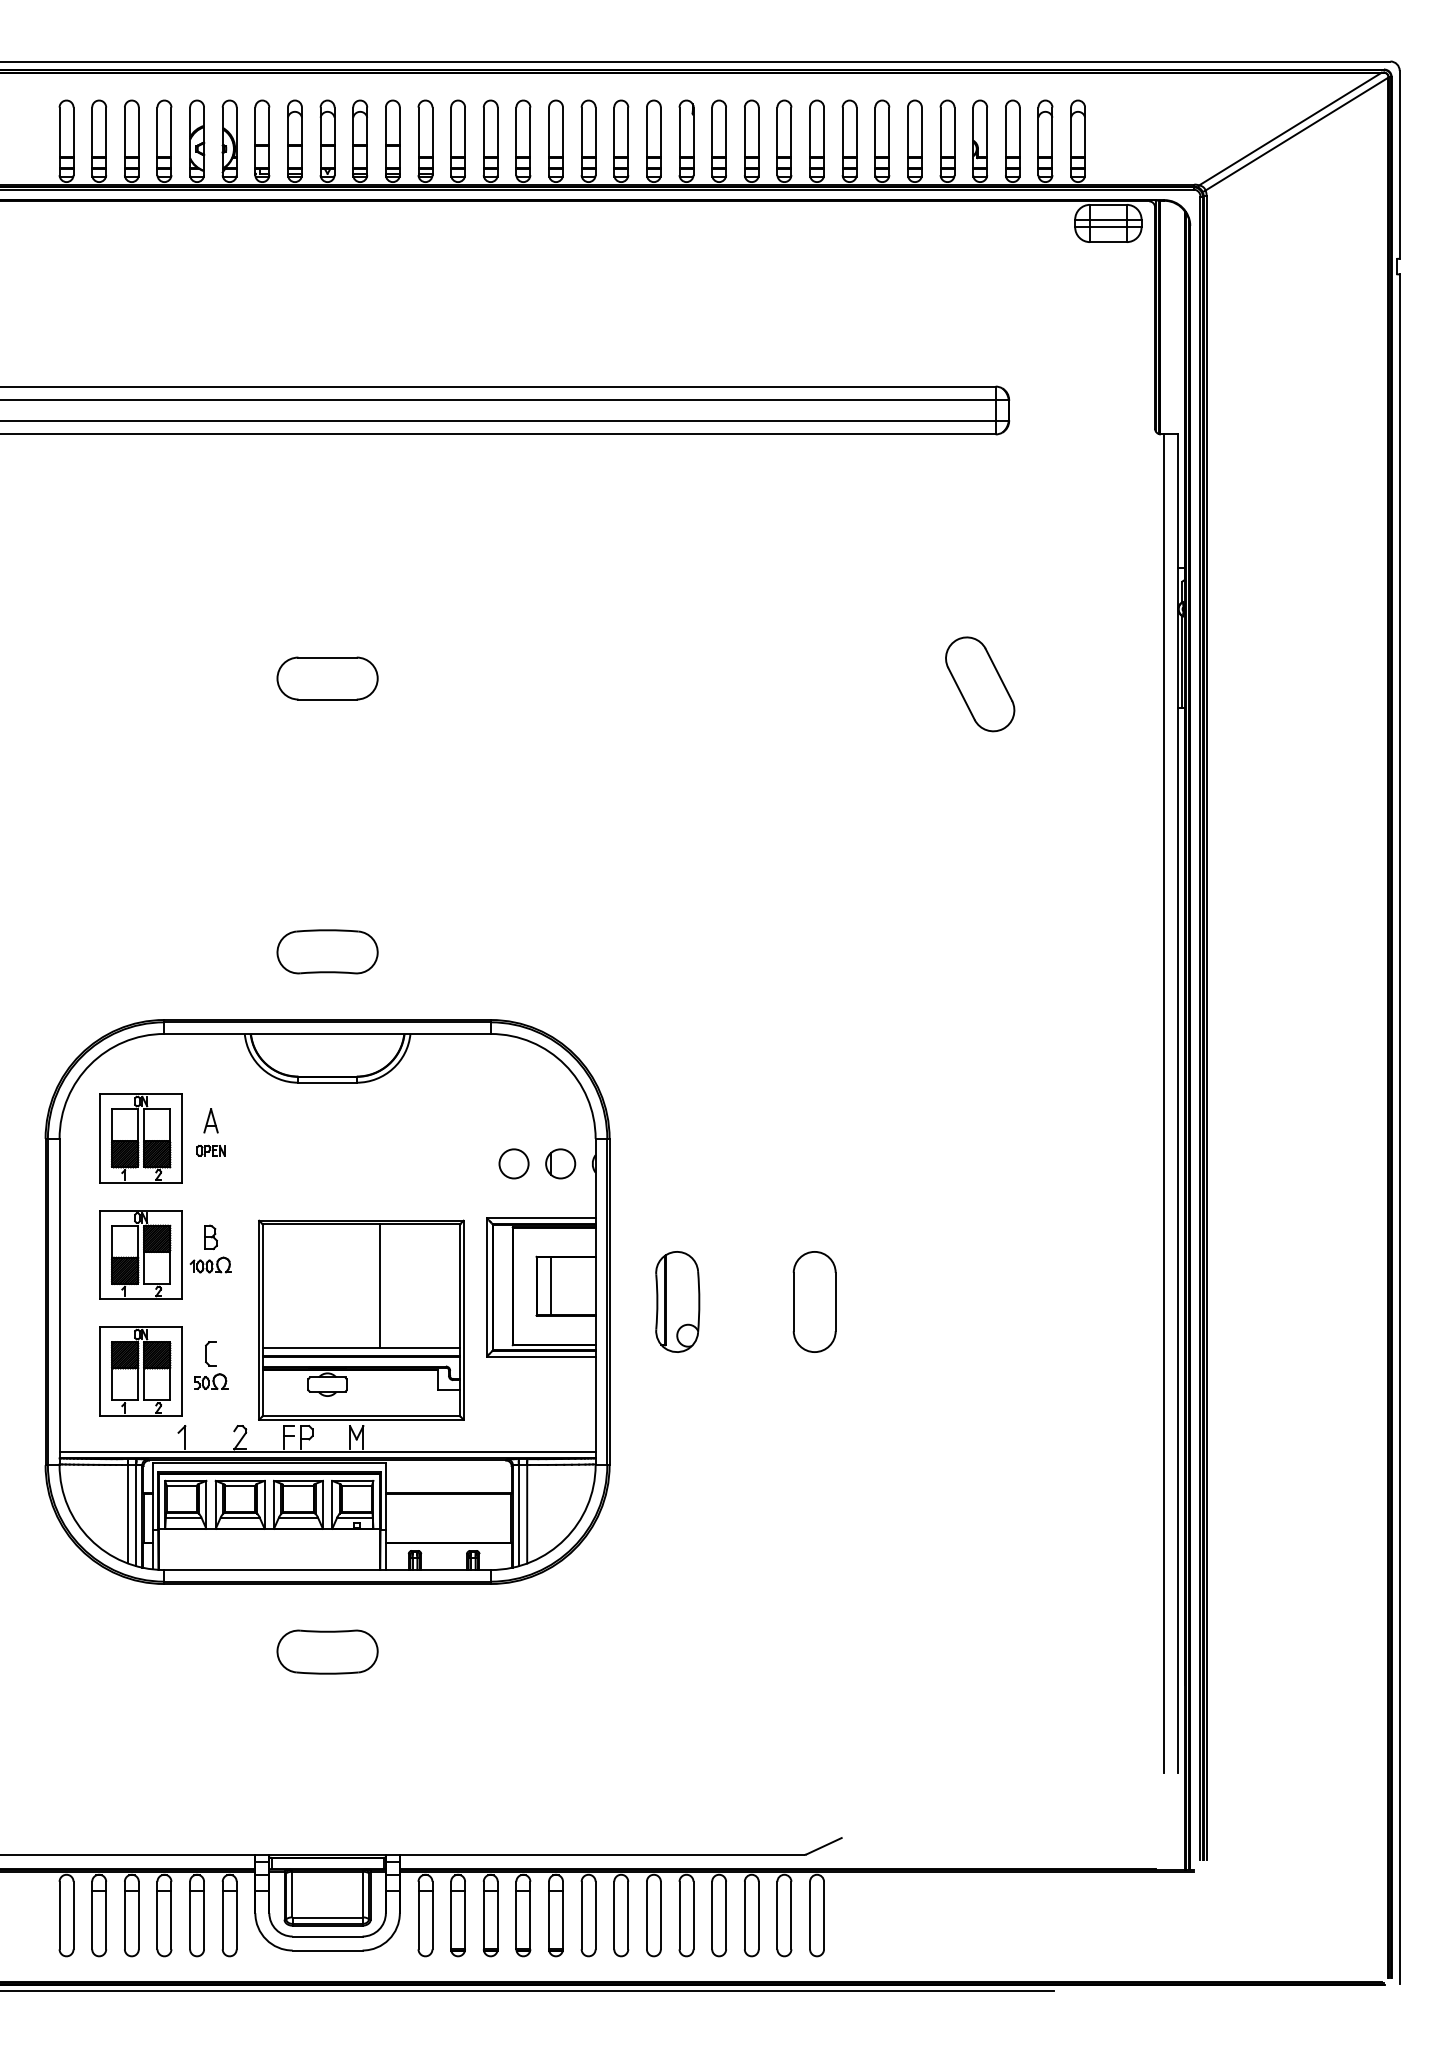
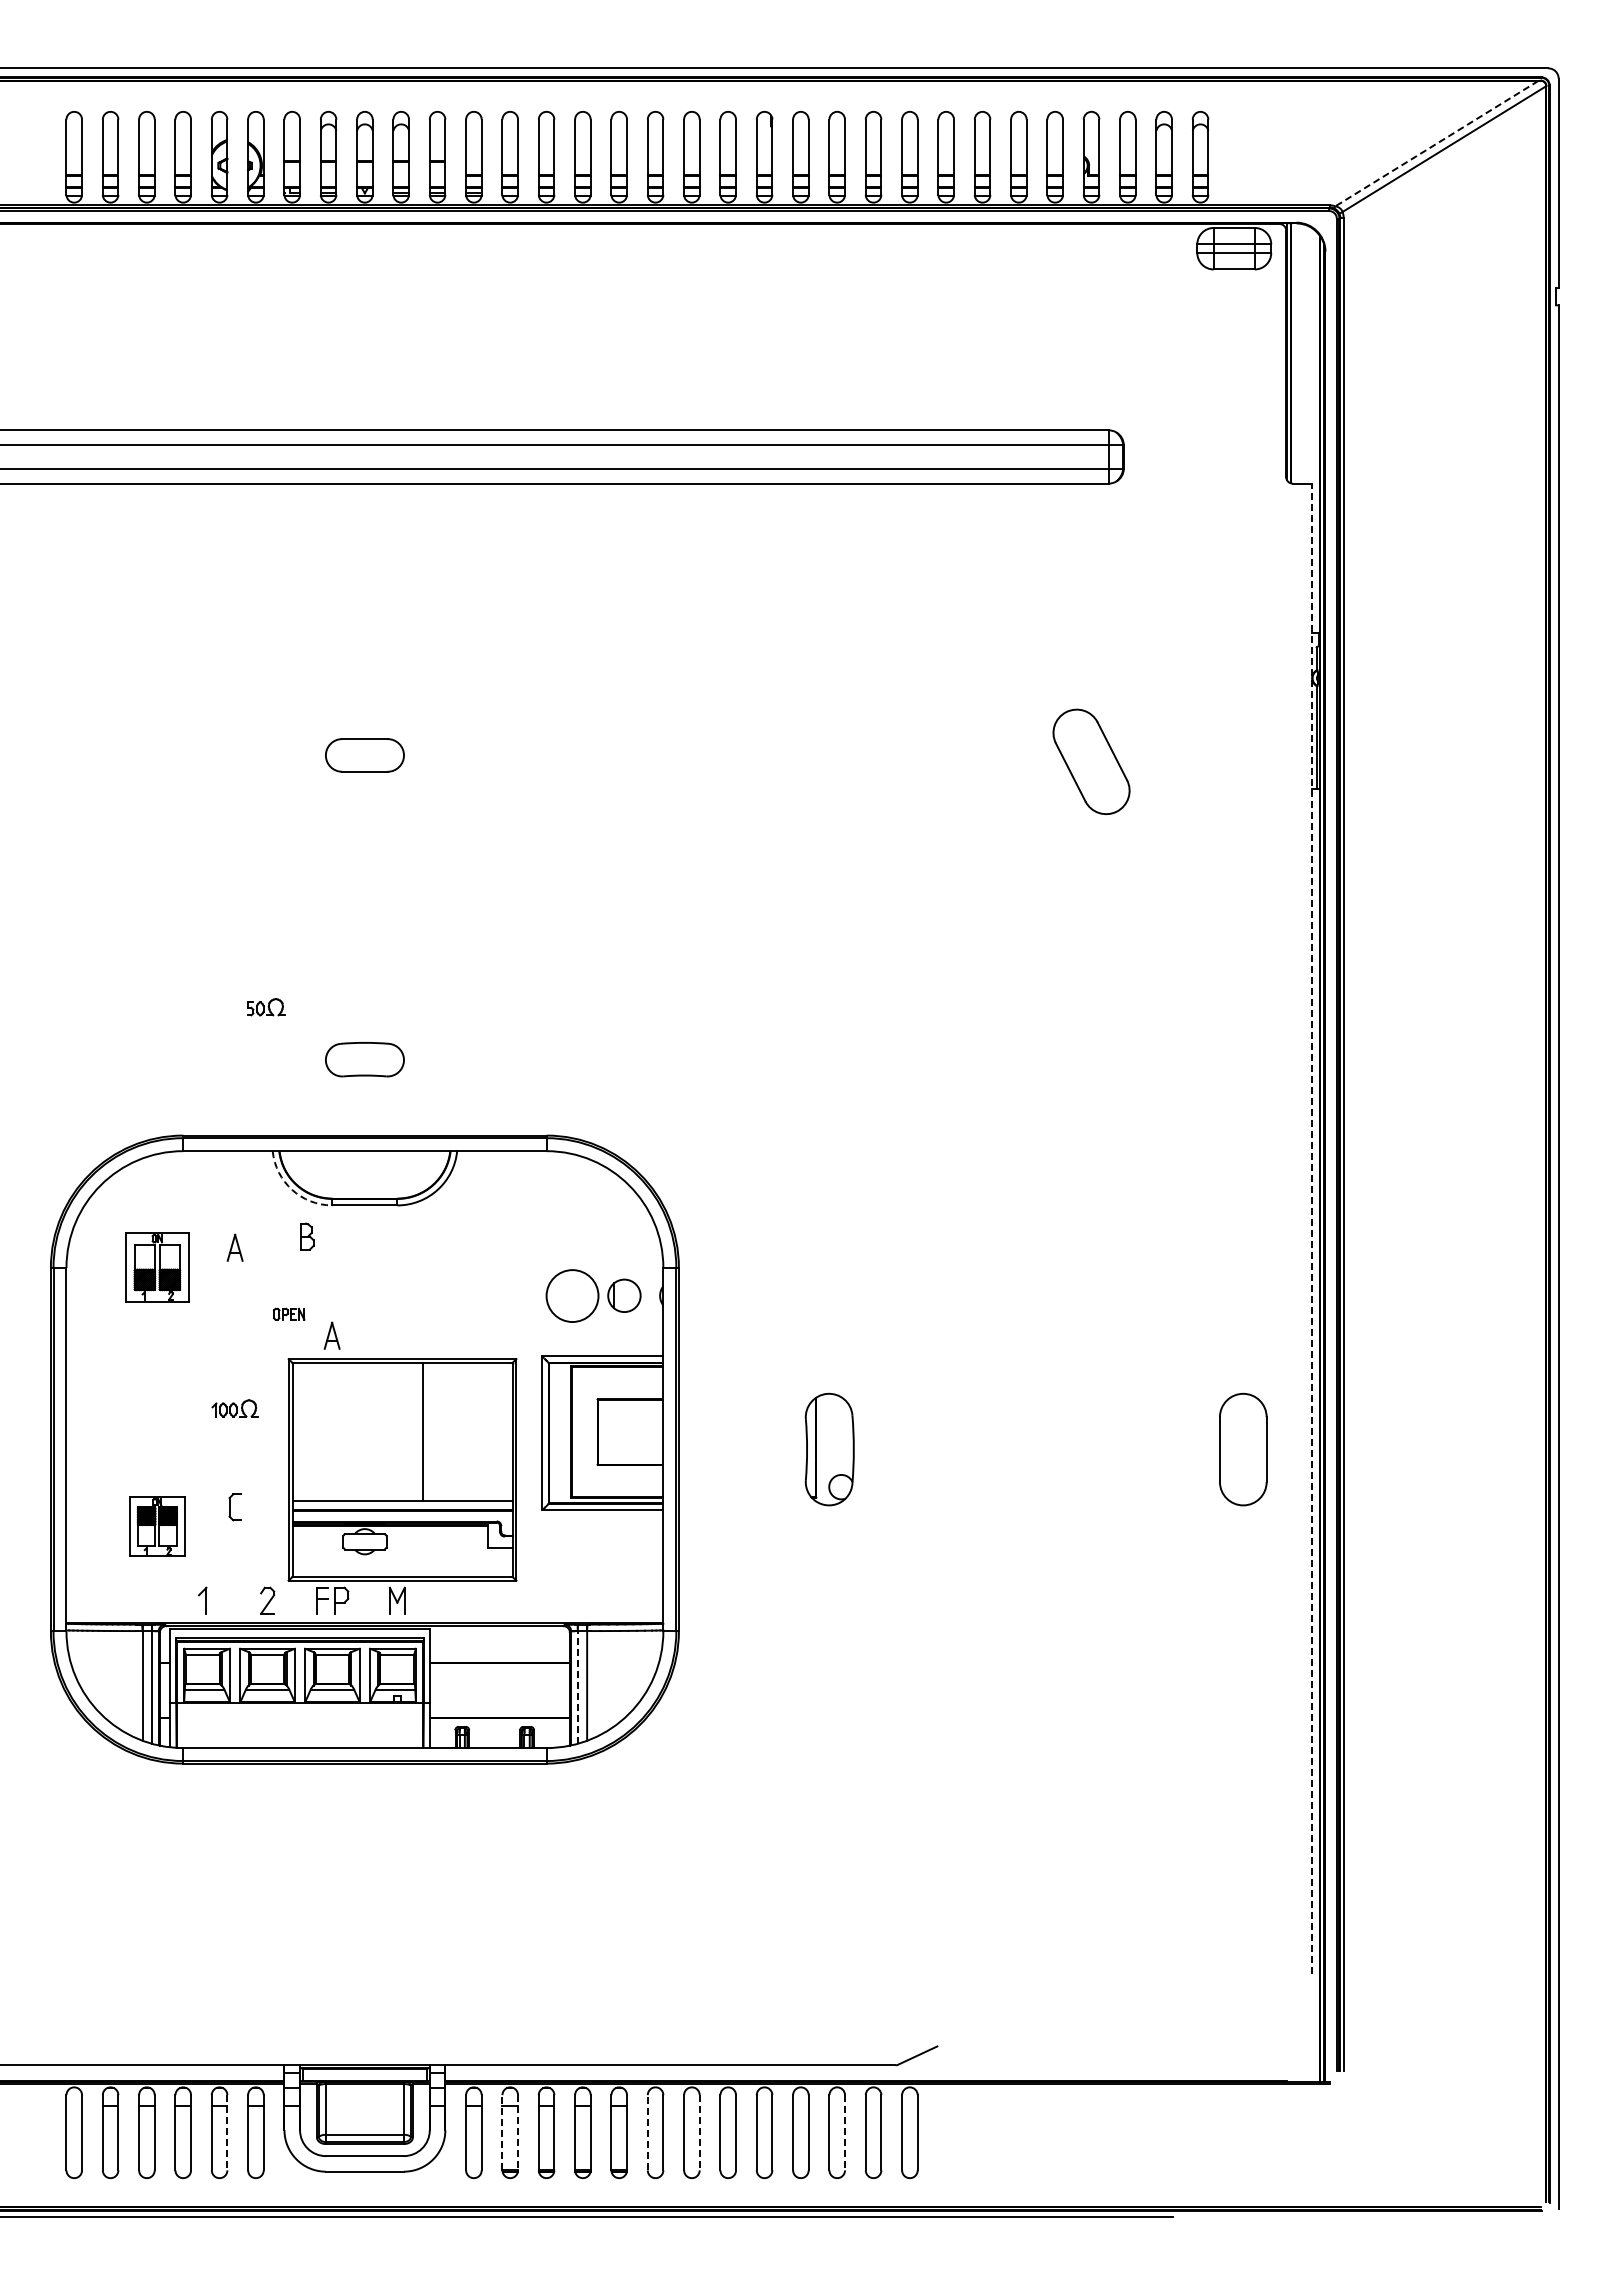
line: (1289, 128) -> (1436, 143), solid -> dashed
part: (327, 678) -> (364, 755), size x0.7
part: (327, 951) -> (364, 1059), size x0.7
arc: (262, 1068) -> (292, 1189), solid -> dashed
line: (1164, 1103) -> (1296, 1228), removed
line: (1178, 1103) -> (1312, 1228), solid -> dashed
part: (141, 1138) -> (157, 1267), size x0.7
part: (210, 1150) -> (288, 1313), moved
circle: (514, 1163) -> (572, 1295), size x1.6
part: (297, 1199) -> (331, 1335), added
part: (211, 1237) -> (307, 1236), moved
part: (141, 1254) -> (157, 1396), removed
line: (551, 1285) -> (614, 1431), removed
part: (677, 1301) -> (829, 1449), moved
part: (814, 1301) -> (1243, 1449), moved
part: (141, 1371) -> (157, 1526), size x0.6
part: (211, 1381) -> (266, 1007), moved
line: (327, 1451) -> (364, 1616), removed
line: (518, 1514) -> (577, 1686), solid -> dashed
part: (327, 1652) -> (364, 1839), removed
line: (204, 1915) -> (227, 2132), solid -> dashed
line: (451, 1915) -> (502, 2132), solid -> dashed
line: (465, 1915) -> (518, 2132), solid -> dashed
line: (581, 1915) -> (647, 2132), solid -> dashed
line: (628, 1915) -> (699, 2132), solid -> dashed
line: (759, 1915) -> (845, 2132), solid -> dashed

